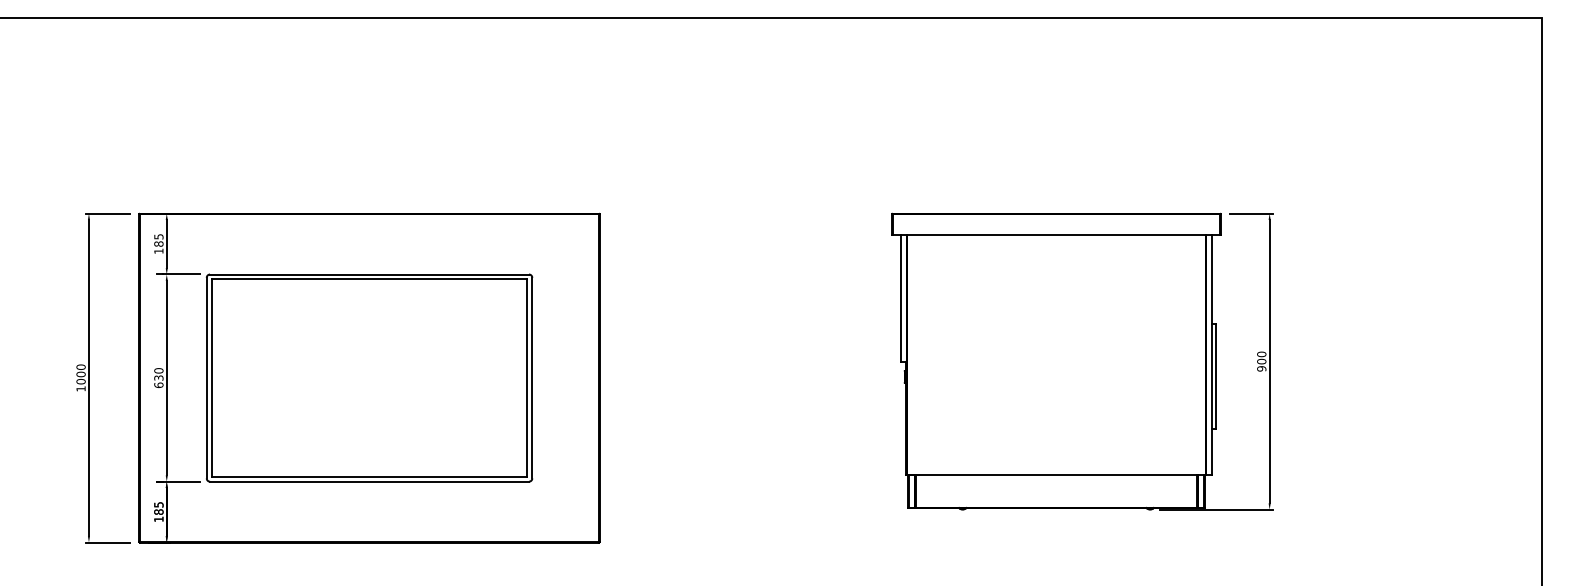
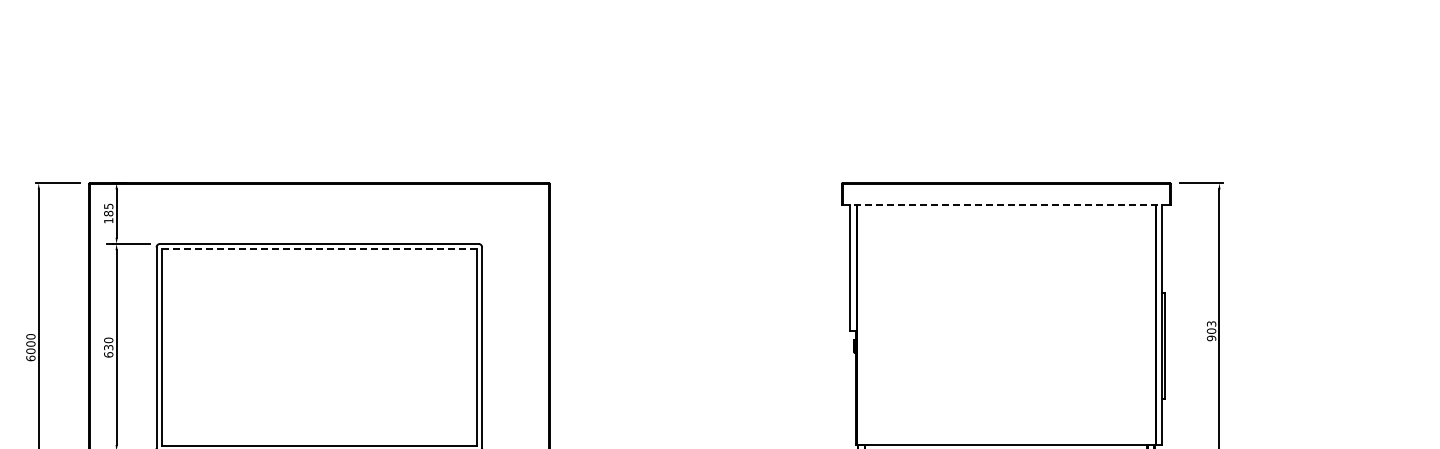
line: (1056, 235) -> (1006, 205), solid -> dashed
line: (369, 279) -> (319, 249), solid -> dashed
text: (1261, 354) -> (1211, 324), 900 -> 903
text: (80, 388) -> (30, 358), 1000 -> 6000

